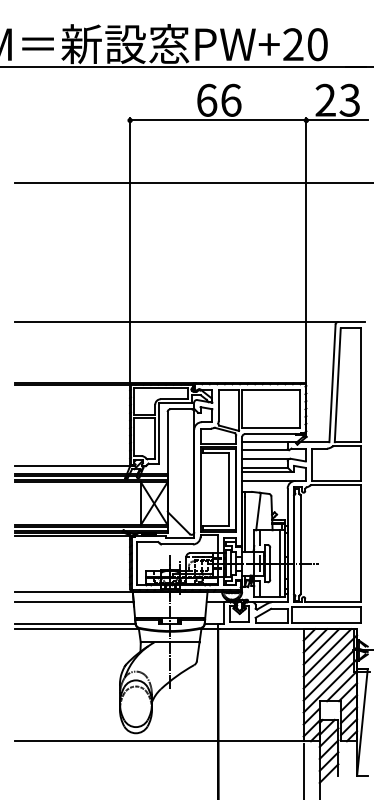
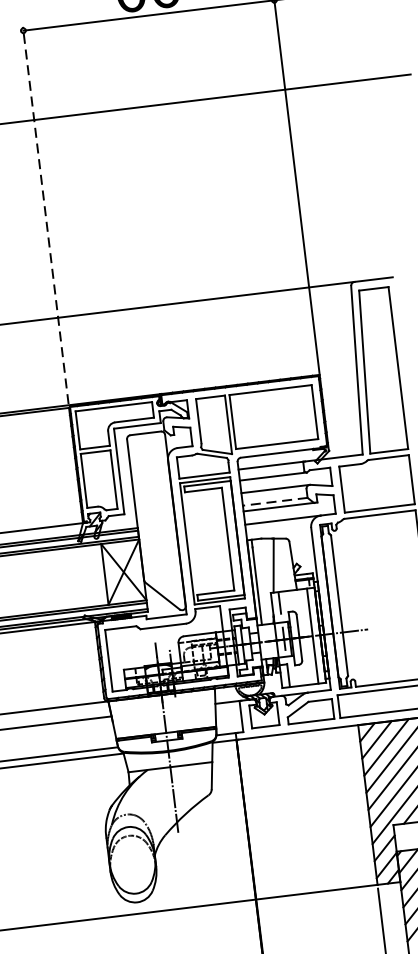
line: (130, 249) -> (46, 214), solid -> dashed
line: (265, 467) -> (276, 501), solid -> dashed

